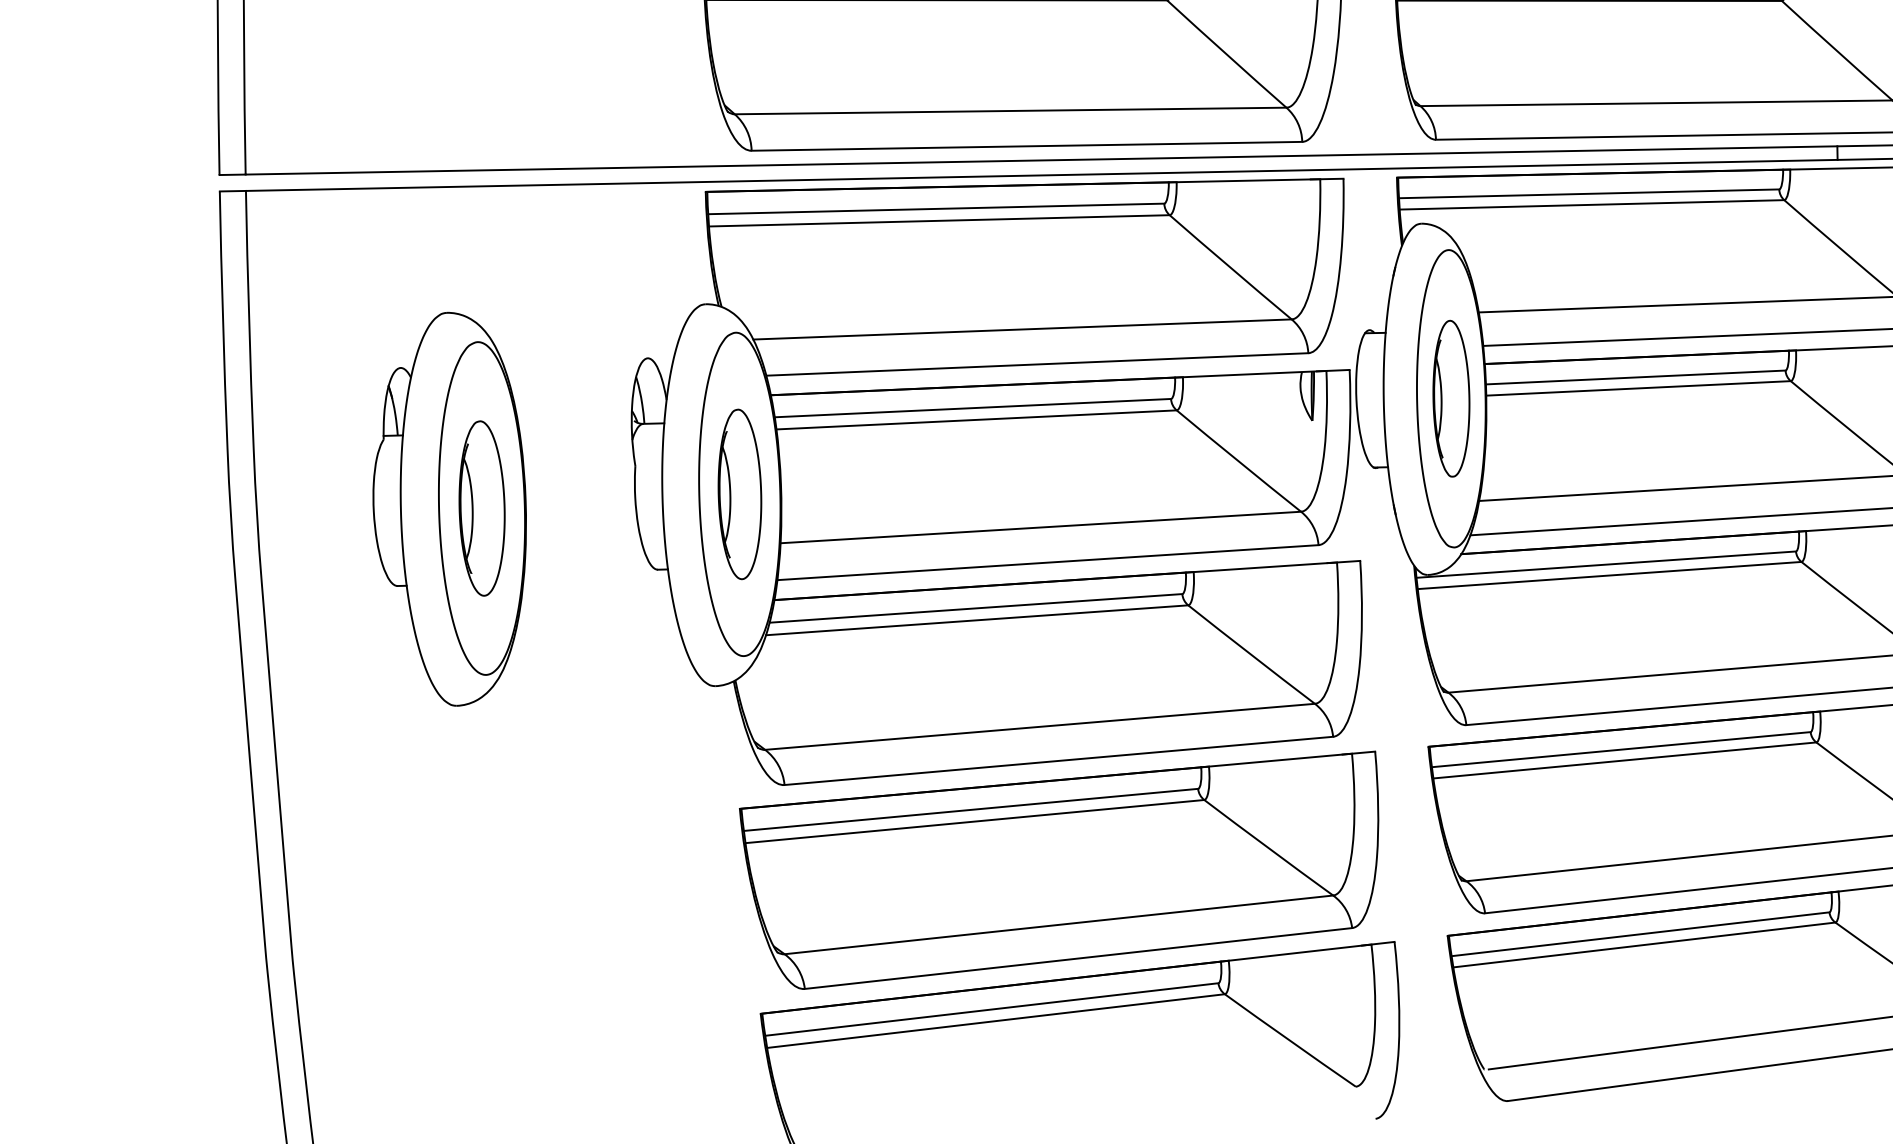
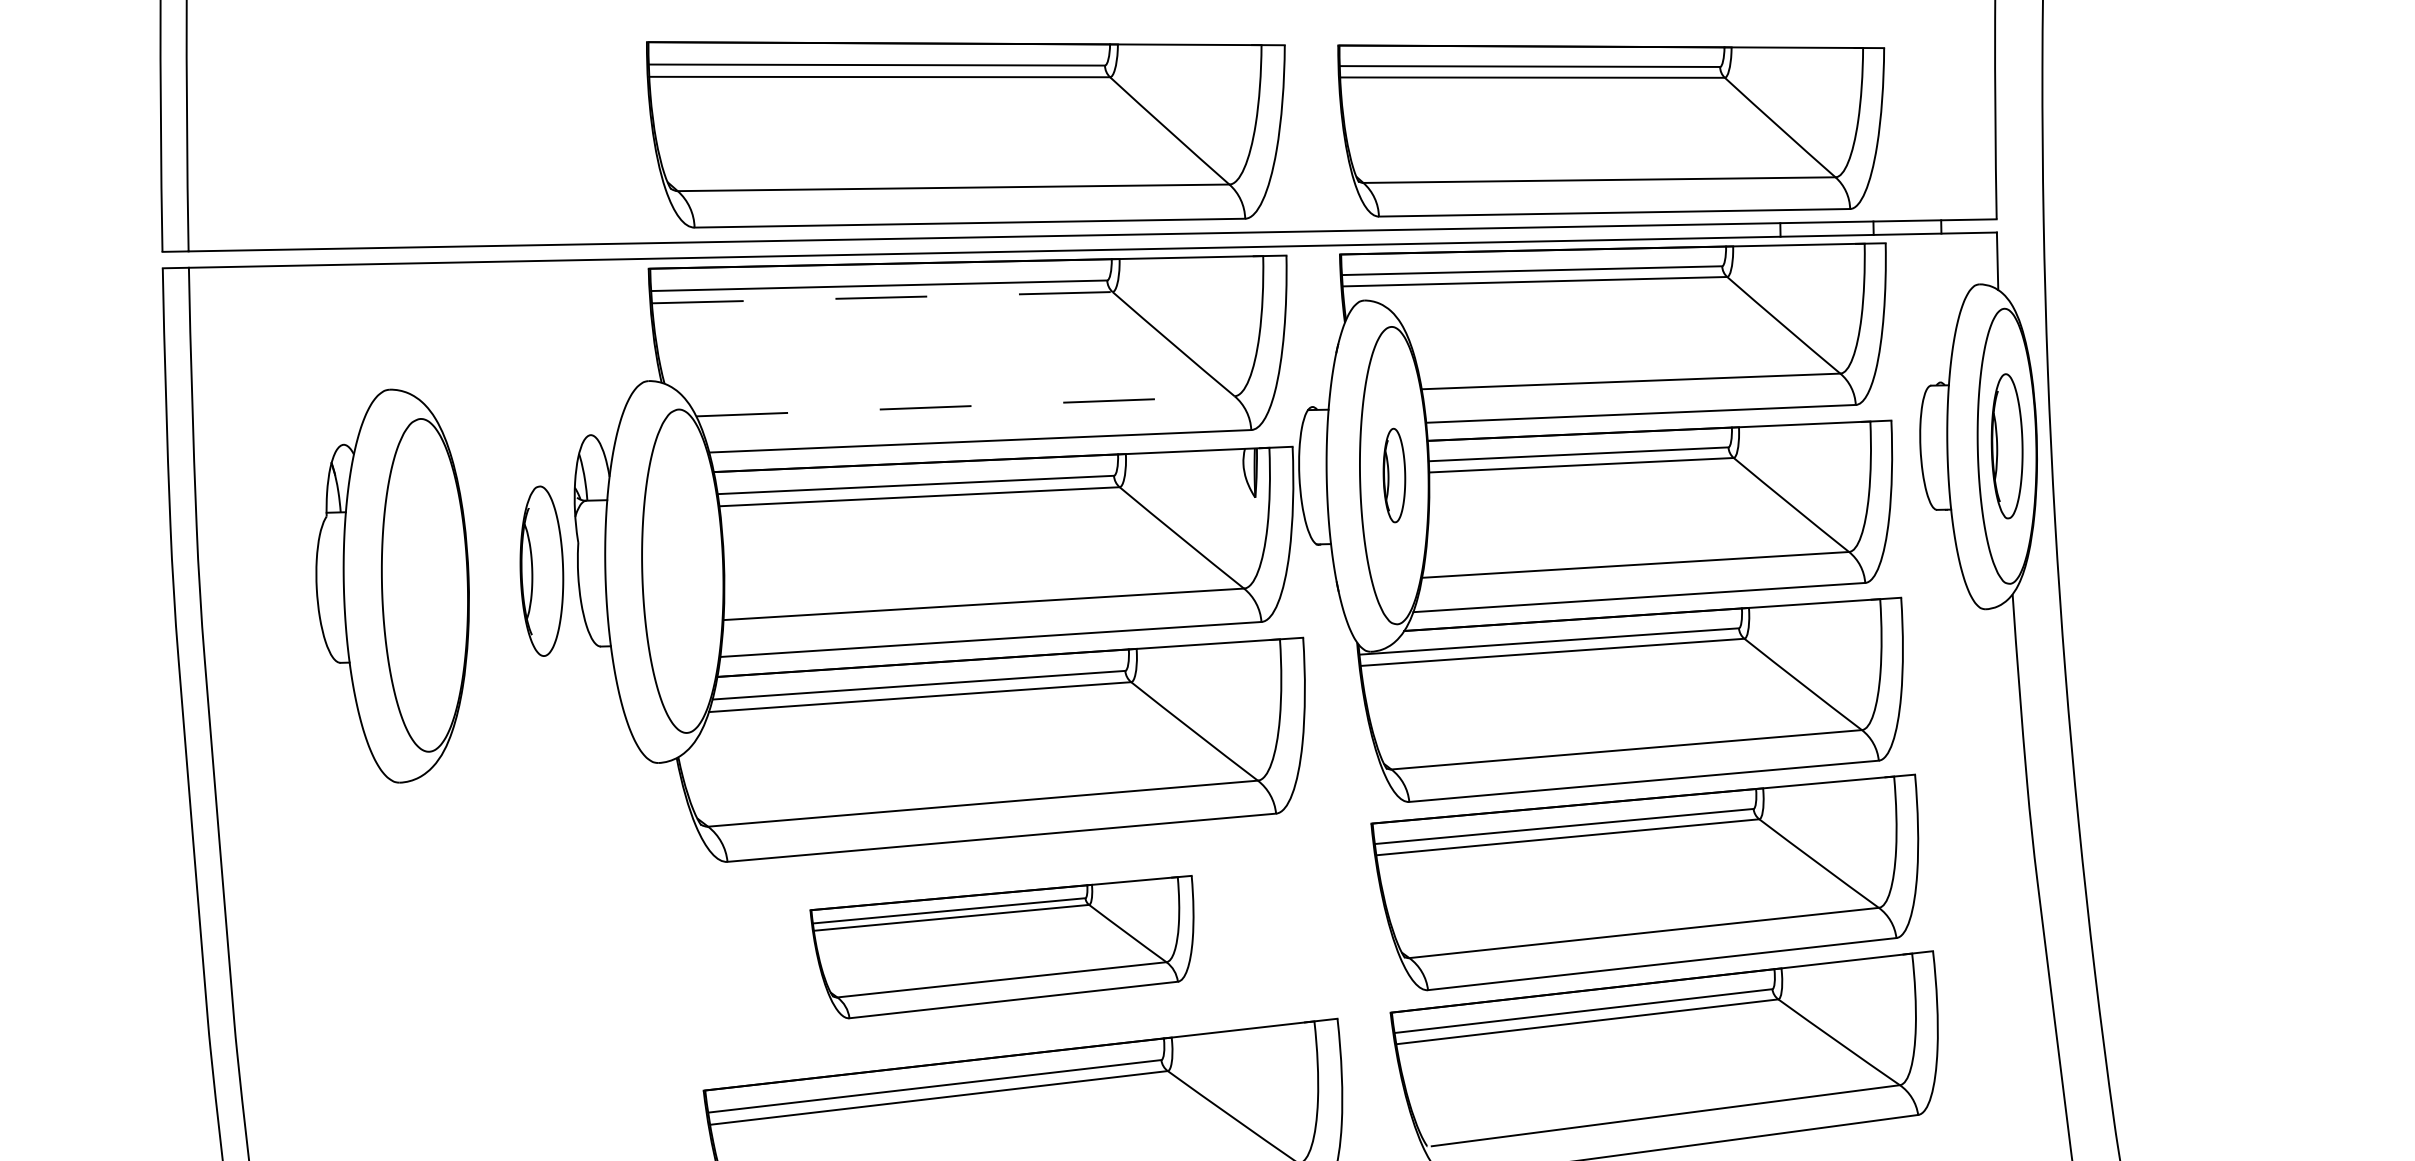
line: (939, 220) -> (882, 297), solid -> dashed
line: (1022, 329) -> (965, 406), solid -> dashed
part: (1451, 398) -> (1394, 475), size x0.6
part: (739, 493) -> (541, 570), moved
part: (481, 508) -> (424, 585), removed
part: (1058, 869) -> (1001, 946), size x0.6

